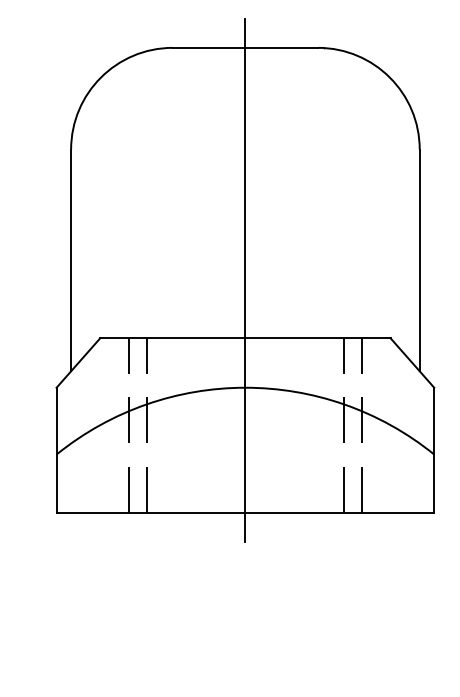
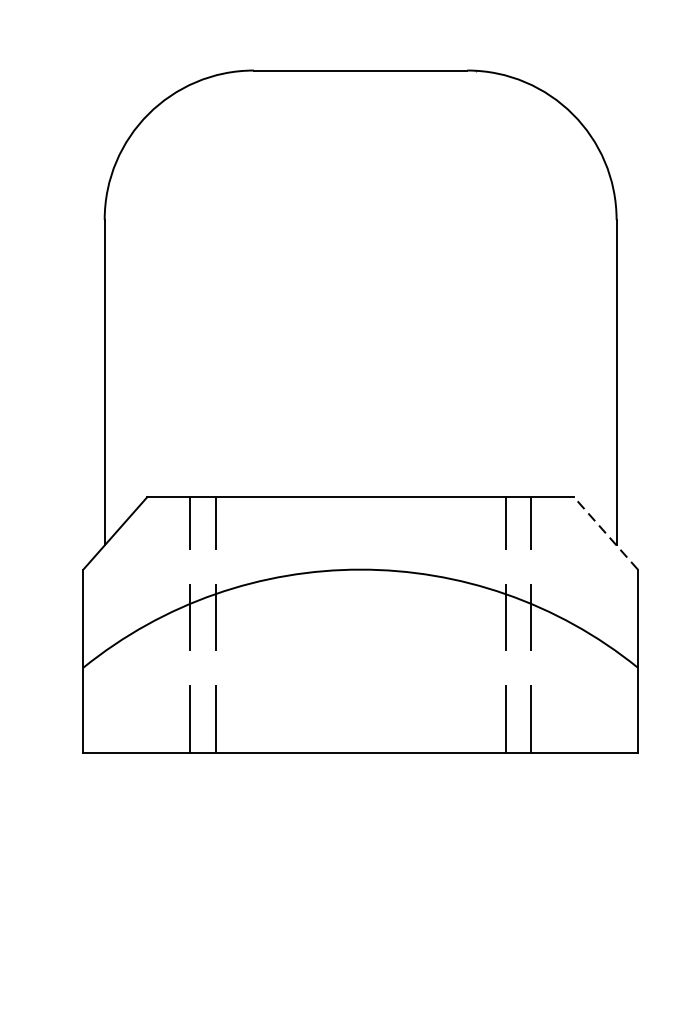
line: (245, 279) -> (360, 410), removed
line: (412, 363) -> (606, 534), solid -> dashed

